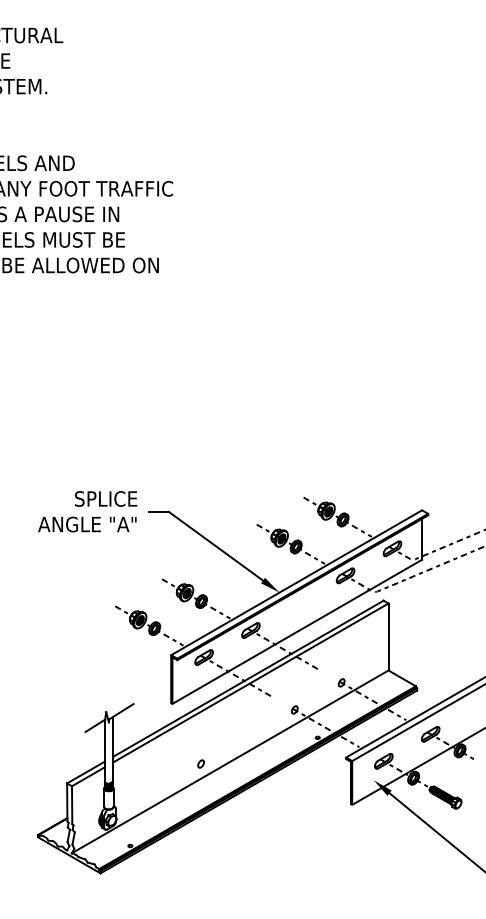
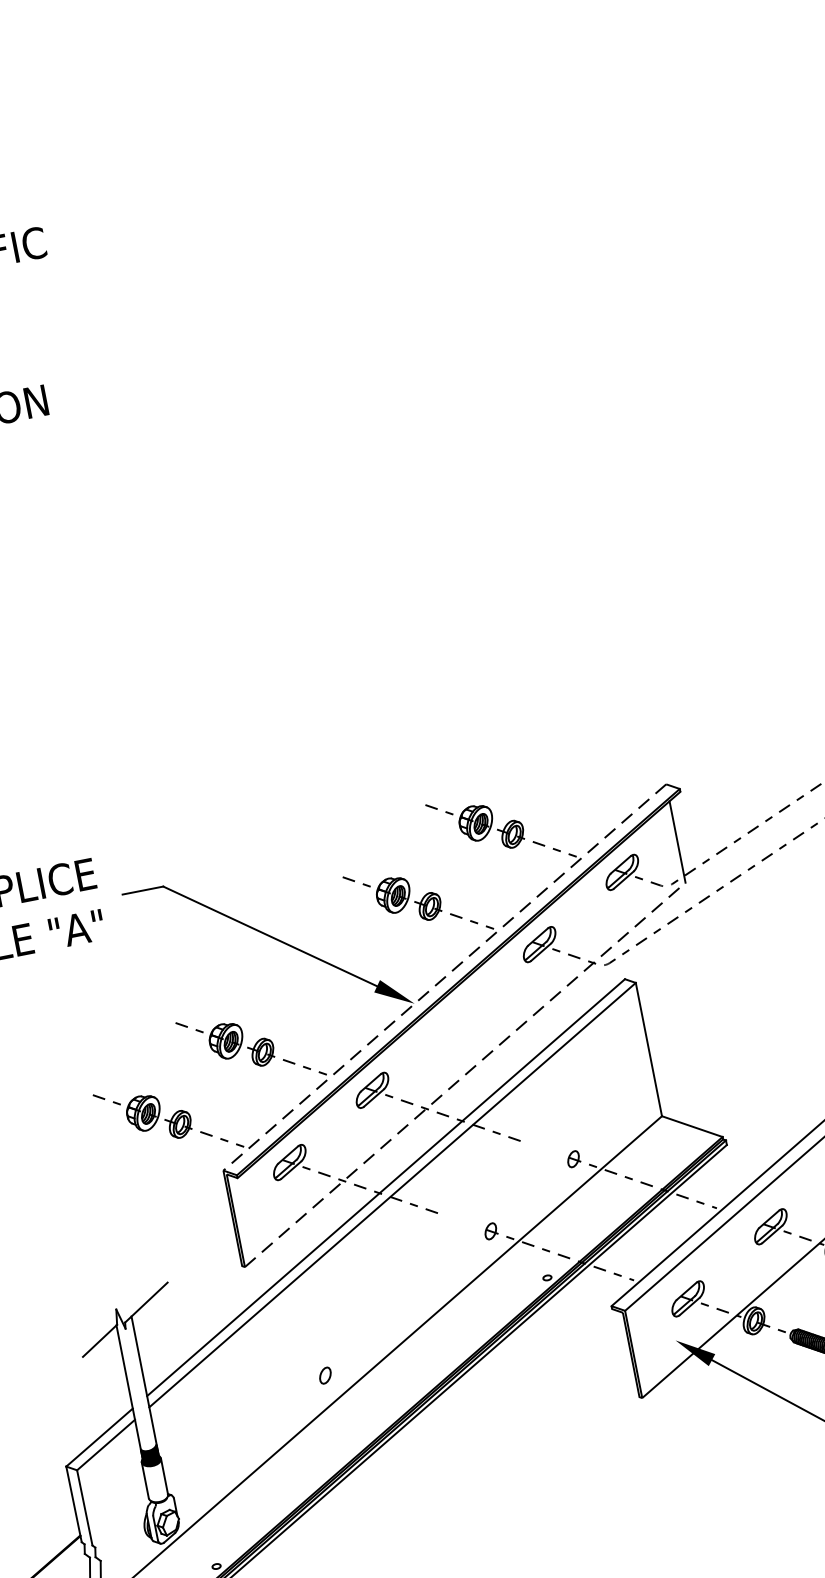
line: (296, 582) -> (444, 977), solid -> dashed
line: (297, 631) -> (465, 1074), solid -> dashed

